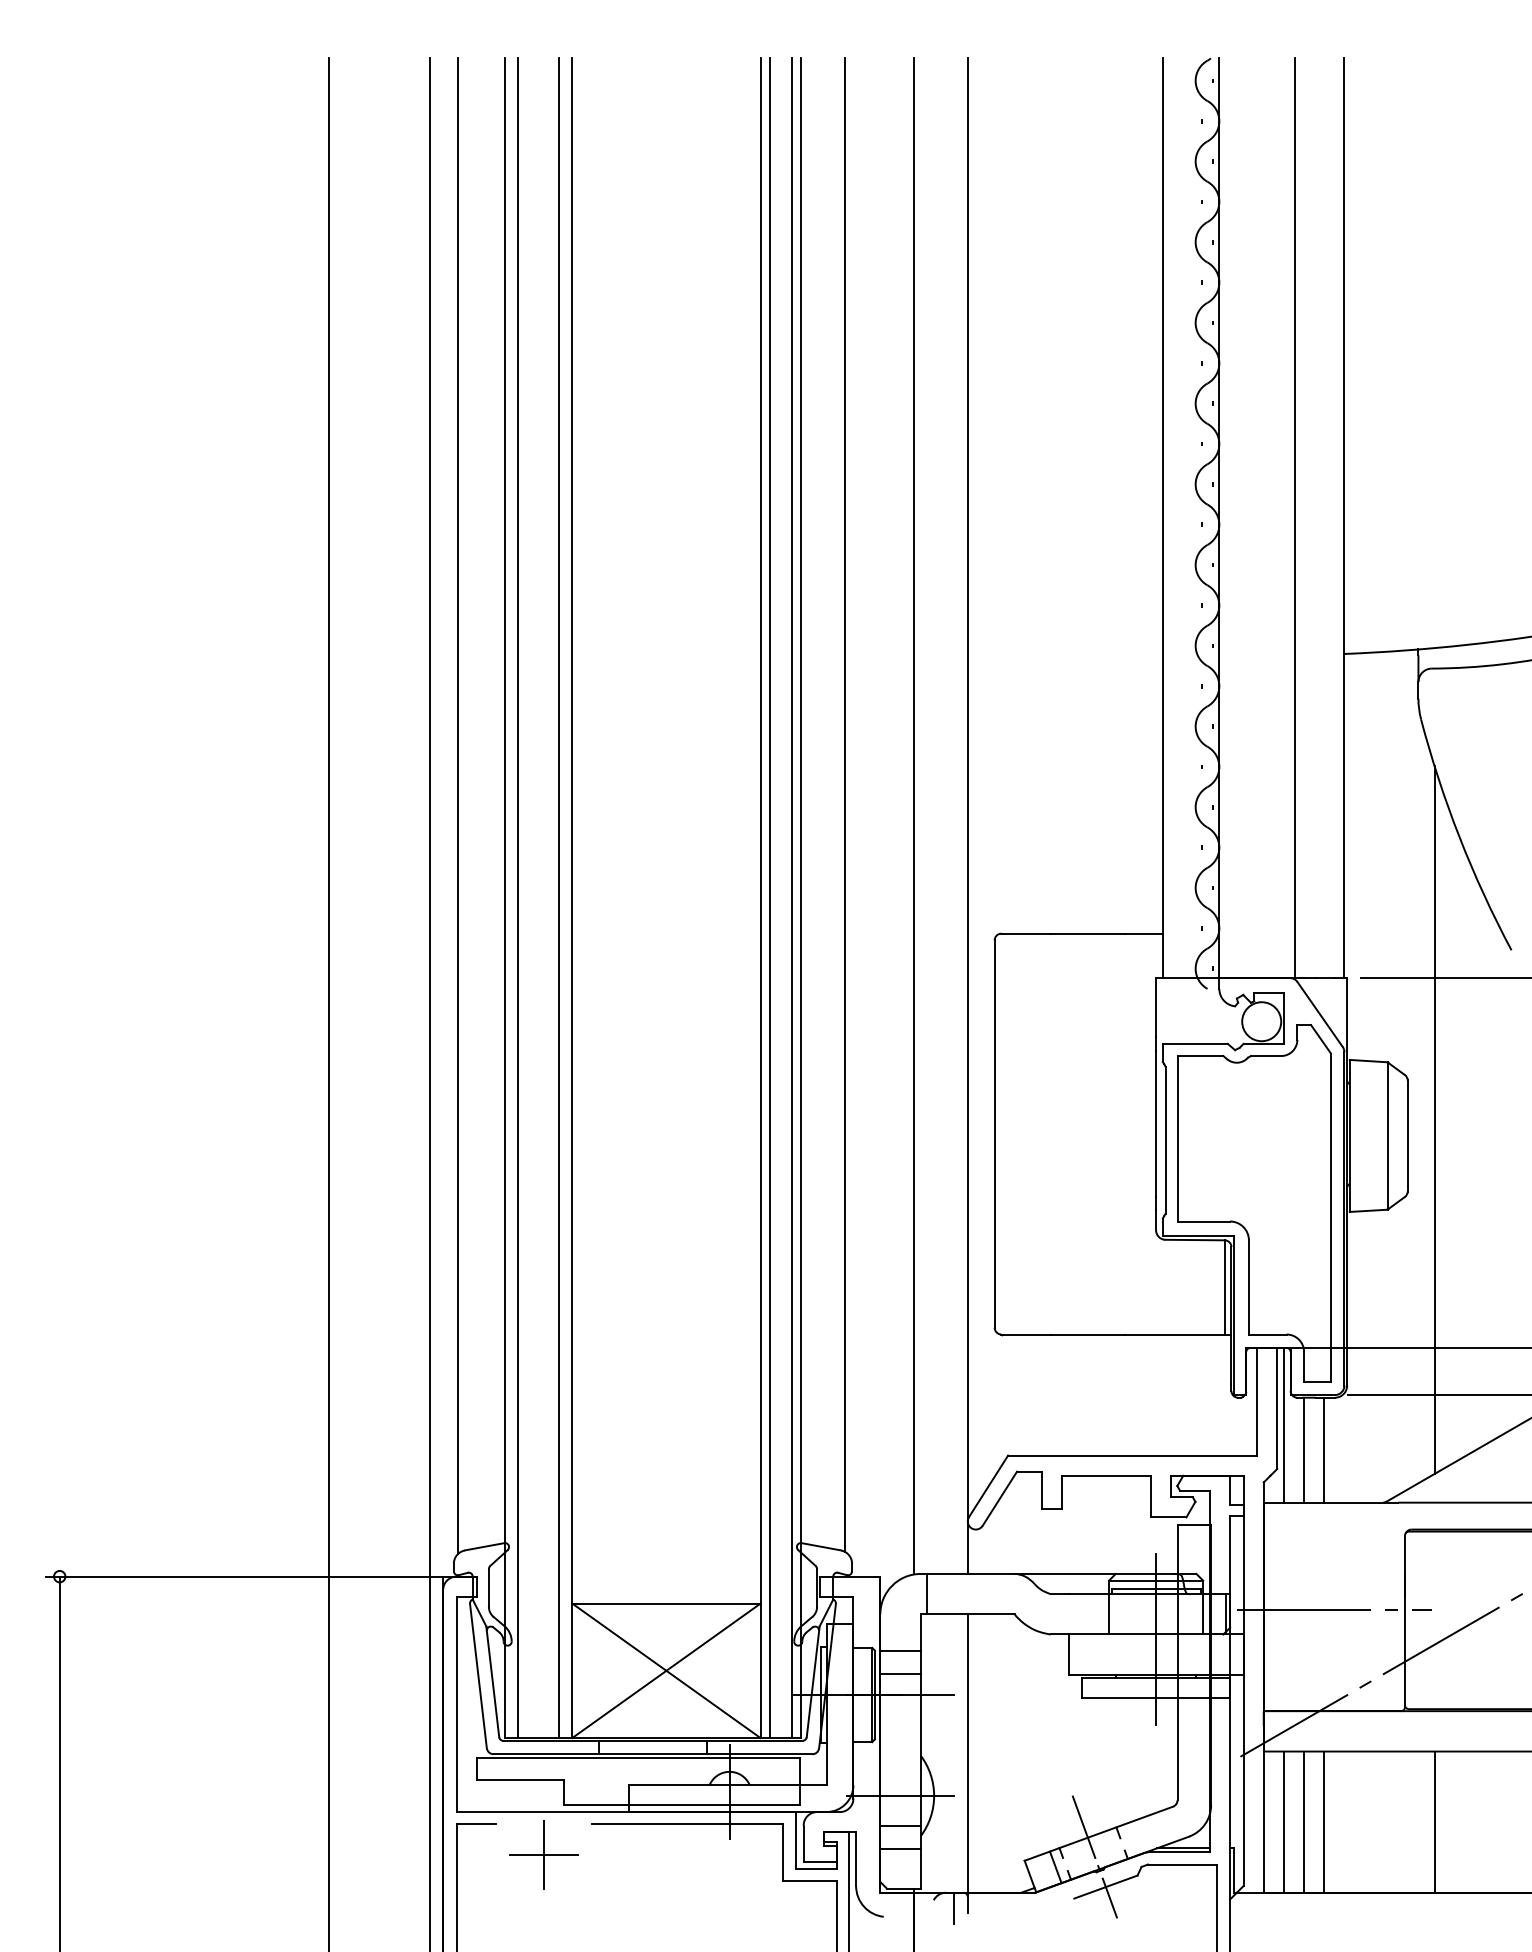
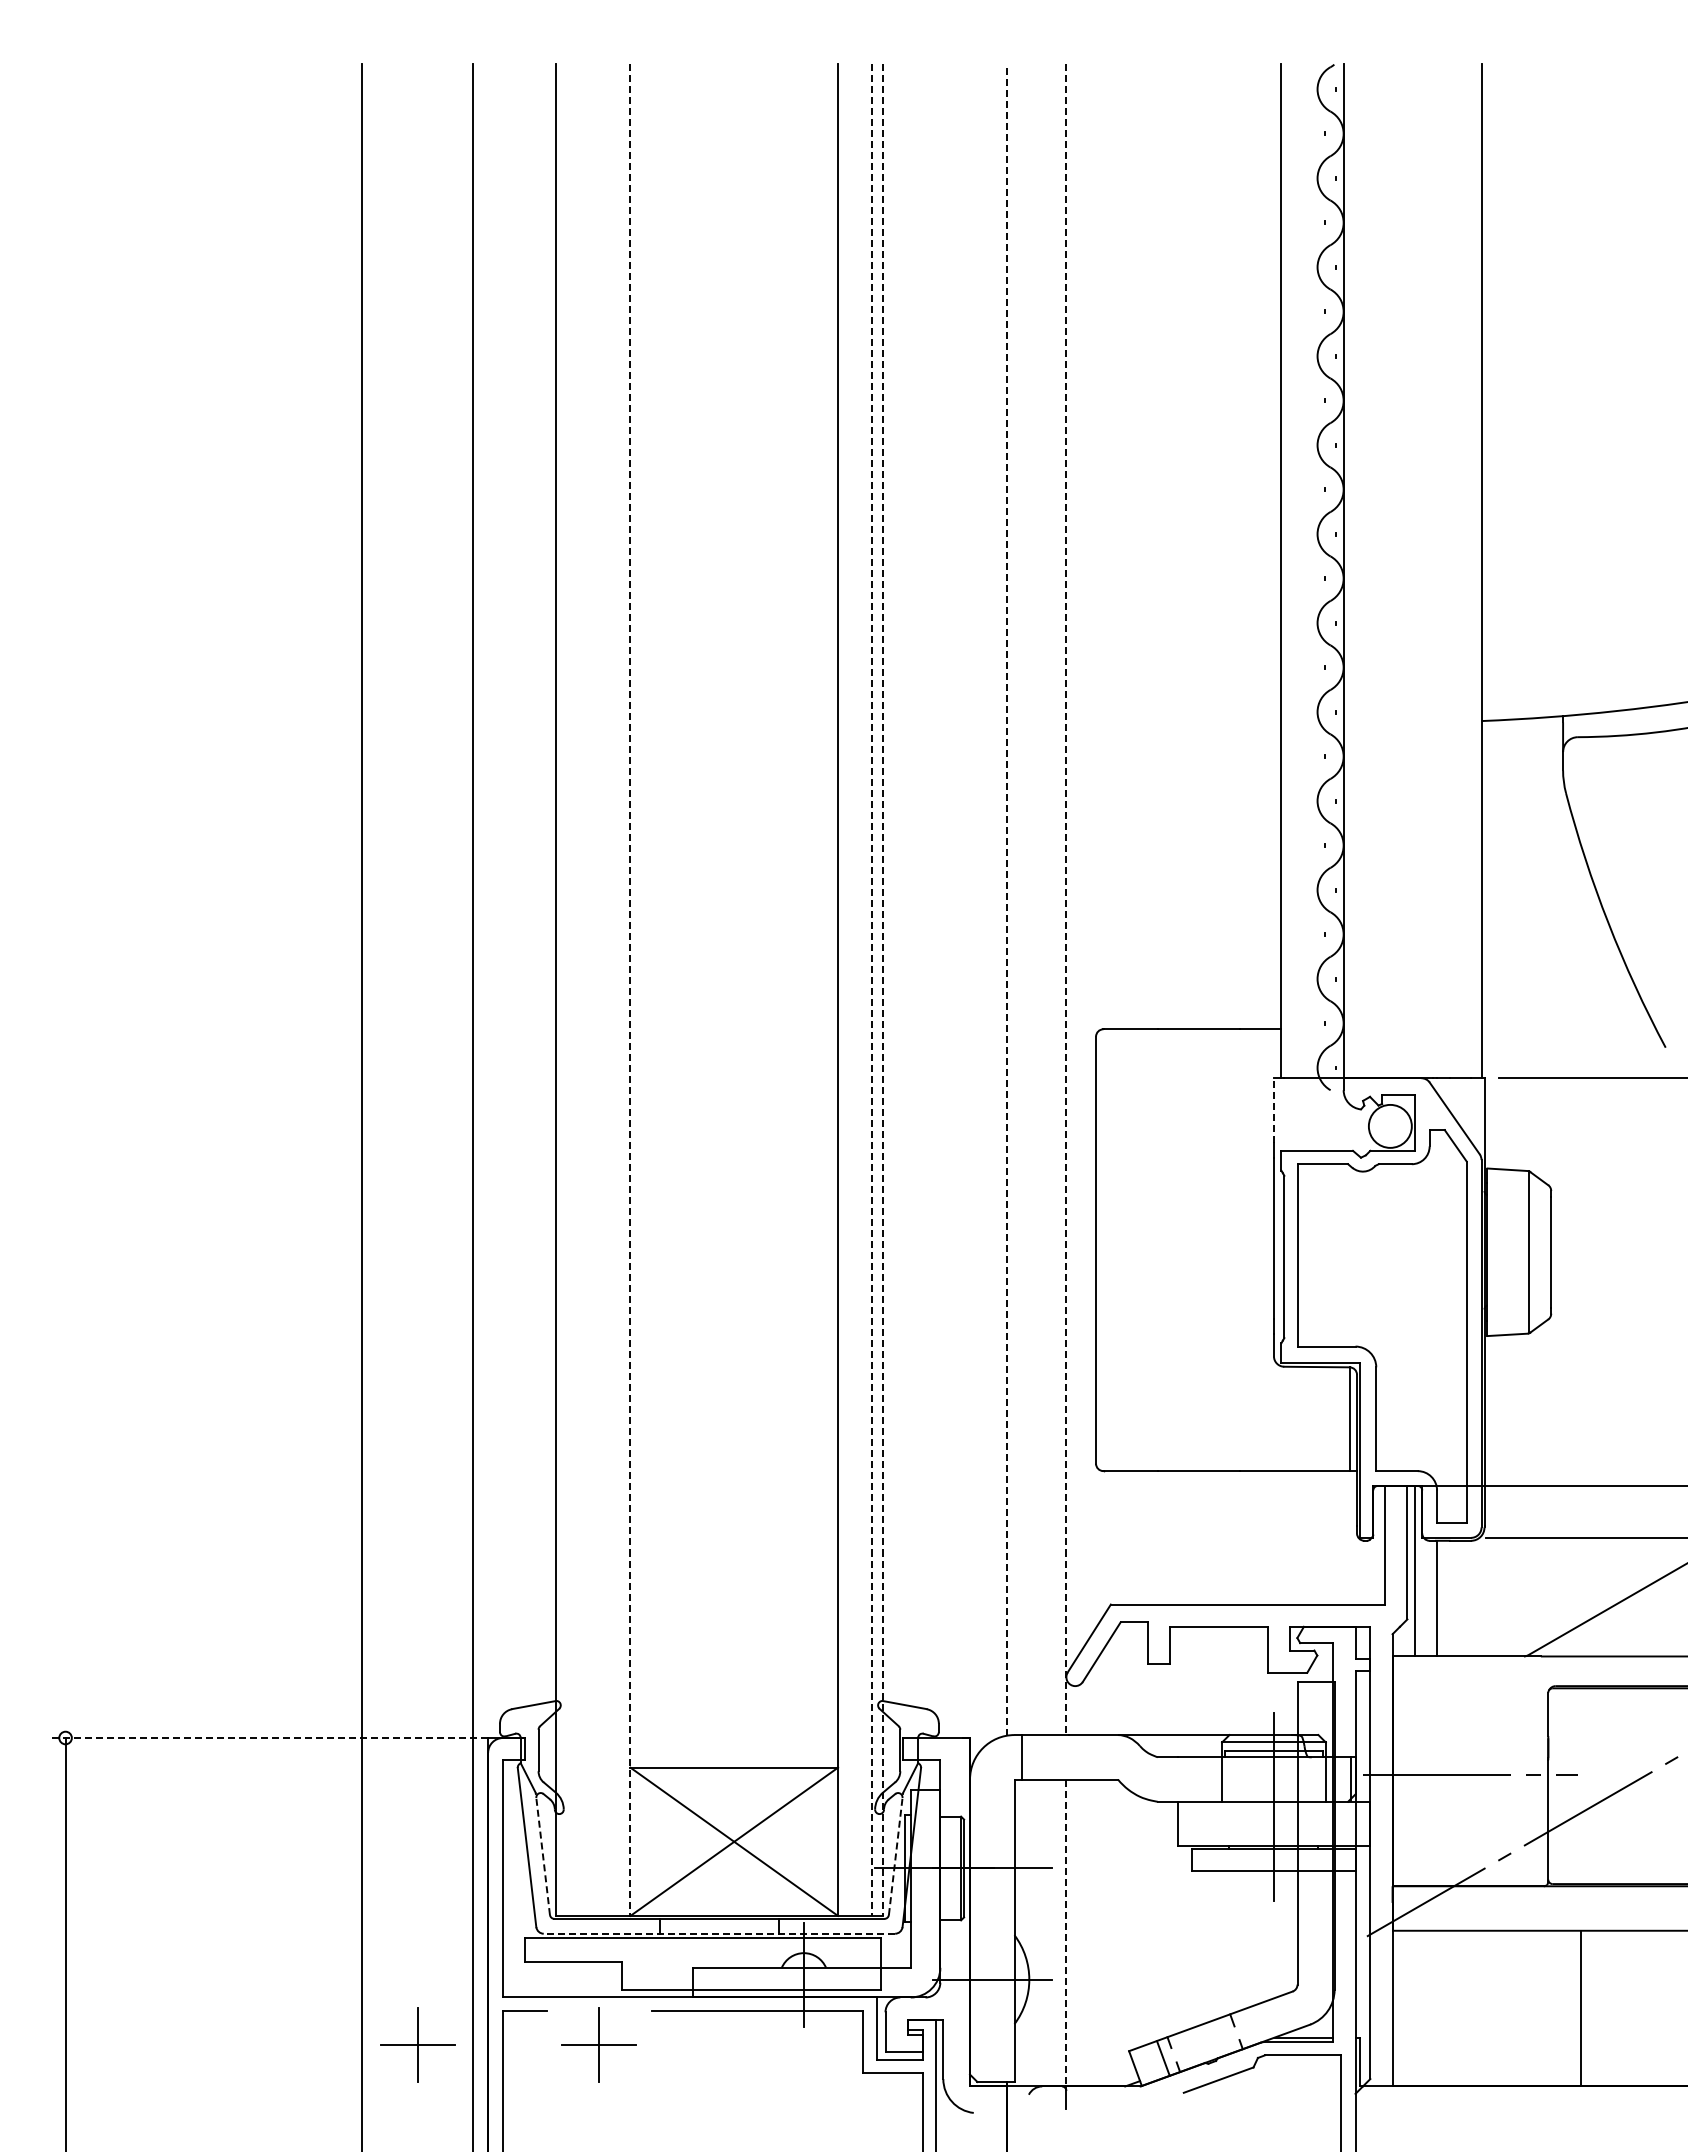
line: (1294, 518) -> (1426, 571), removed
line: (845, 804) -> (931, 887), removed
line: (457, 805) -> (504, 888), removed
line: (914, 816) -> (1007, 900), solid -> dashed
line: (967, 816) -> (1066, 900), solid -> dashed
line: (518, 897) -> (571, 989), removed
line: (558, 897) -> (615, 989), removed
line: (770, 897) -> (848, 989), removed
line: (572, 898) -> (630, 990), solid -> dashed
line: (791, 898) -> (872, 990), solid -> dashed
line: (800, 898) -> (882, 990), solid -> dashed
line: (1155, 1007) -> (1273, 1110), solid -> dashed
line: (1434, 1119) -> (1580, 1234), removed
line: (1324, 1450) -> (1459, 1598), removed
line: (244, 1577) -> (269, 1738), solid -> dashed
line: (900, 1651) -> (992, 1820), removed
line: (900, 1674) -> (992, 1845), removed
line: (492, 1681) -> (542, 1853), solid -> dashed
line: (813, 1681) -> (896, 1853), solid -> dashed
line: (653, 1754) -> (719, 1933), solid -> dashed
line: (967, 1754) -> (1066, 1933), solid -> dashed
line: (1283, 1822) -> (1414, 2008), removed
line: (1304, 1822) -> (1437, 2008), removed
line: (1324, 1822) -> (1459, 2008), removed
line: (900, 1825) -> (992, 2012), removed
line: (900, 1849) -> (992, 2038), removed
part: (379, 1854) -> (417, 2044), added
line: (1094, 1856) -> (1206, 2046), removed
line: (954, 1908) -> (1051, 2103), removed

